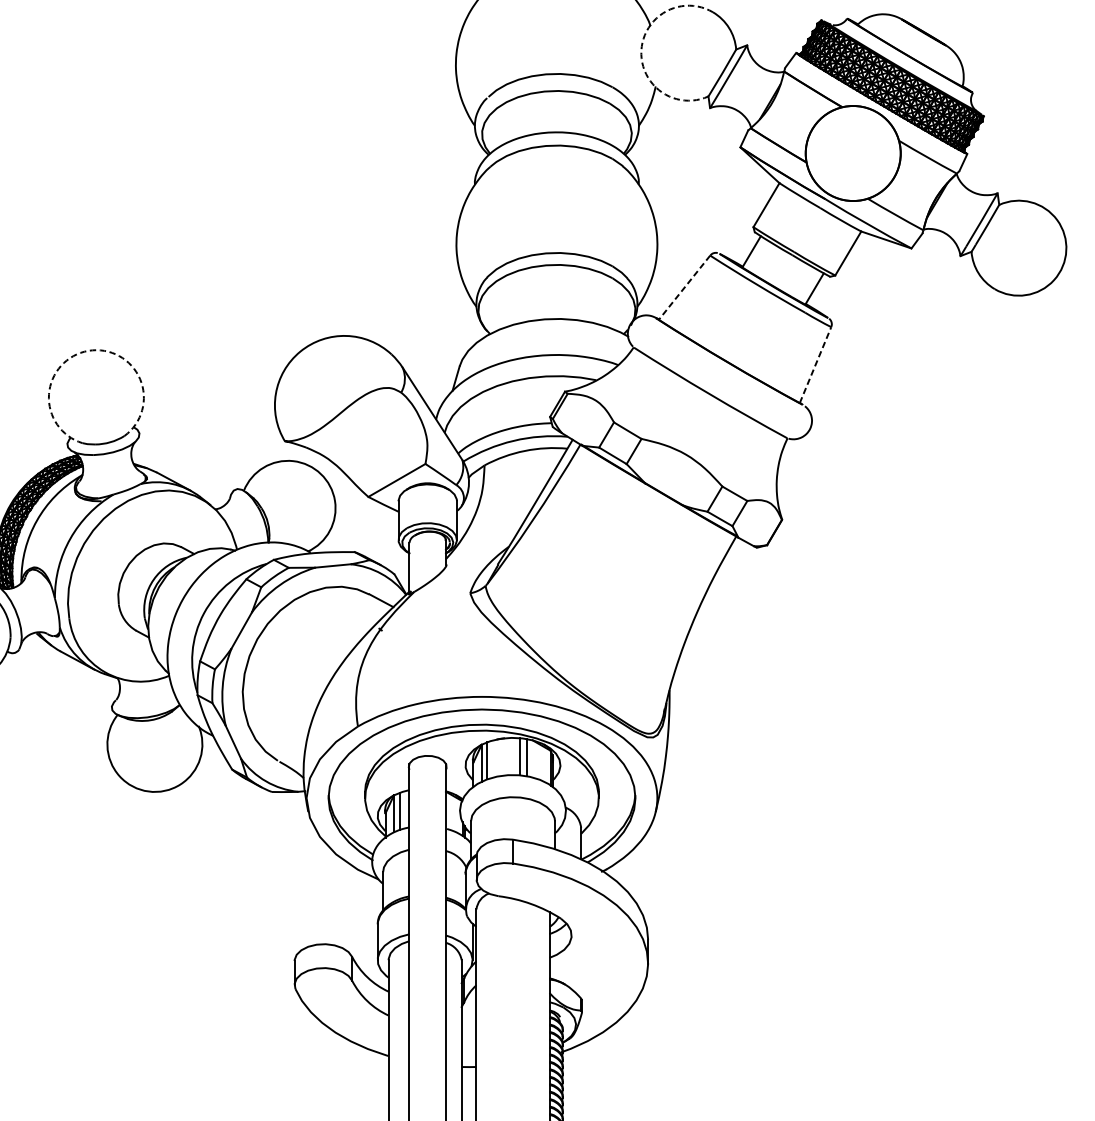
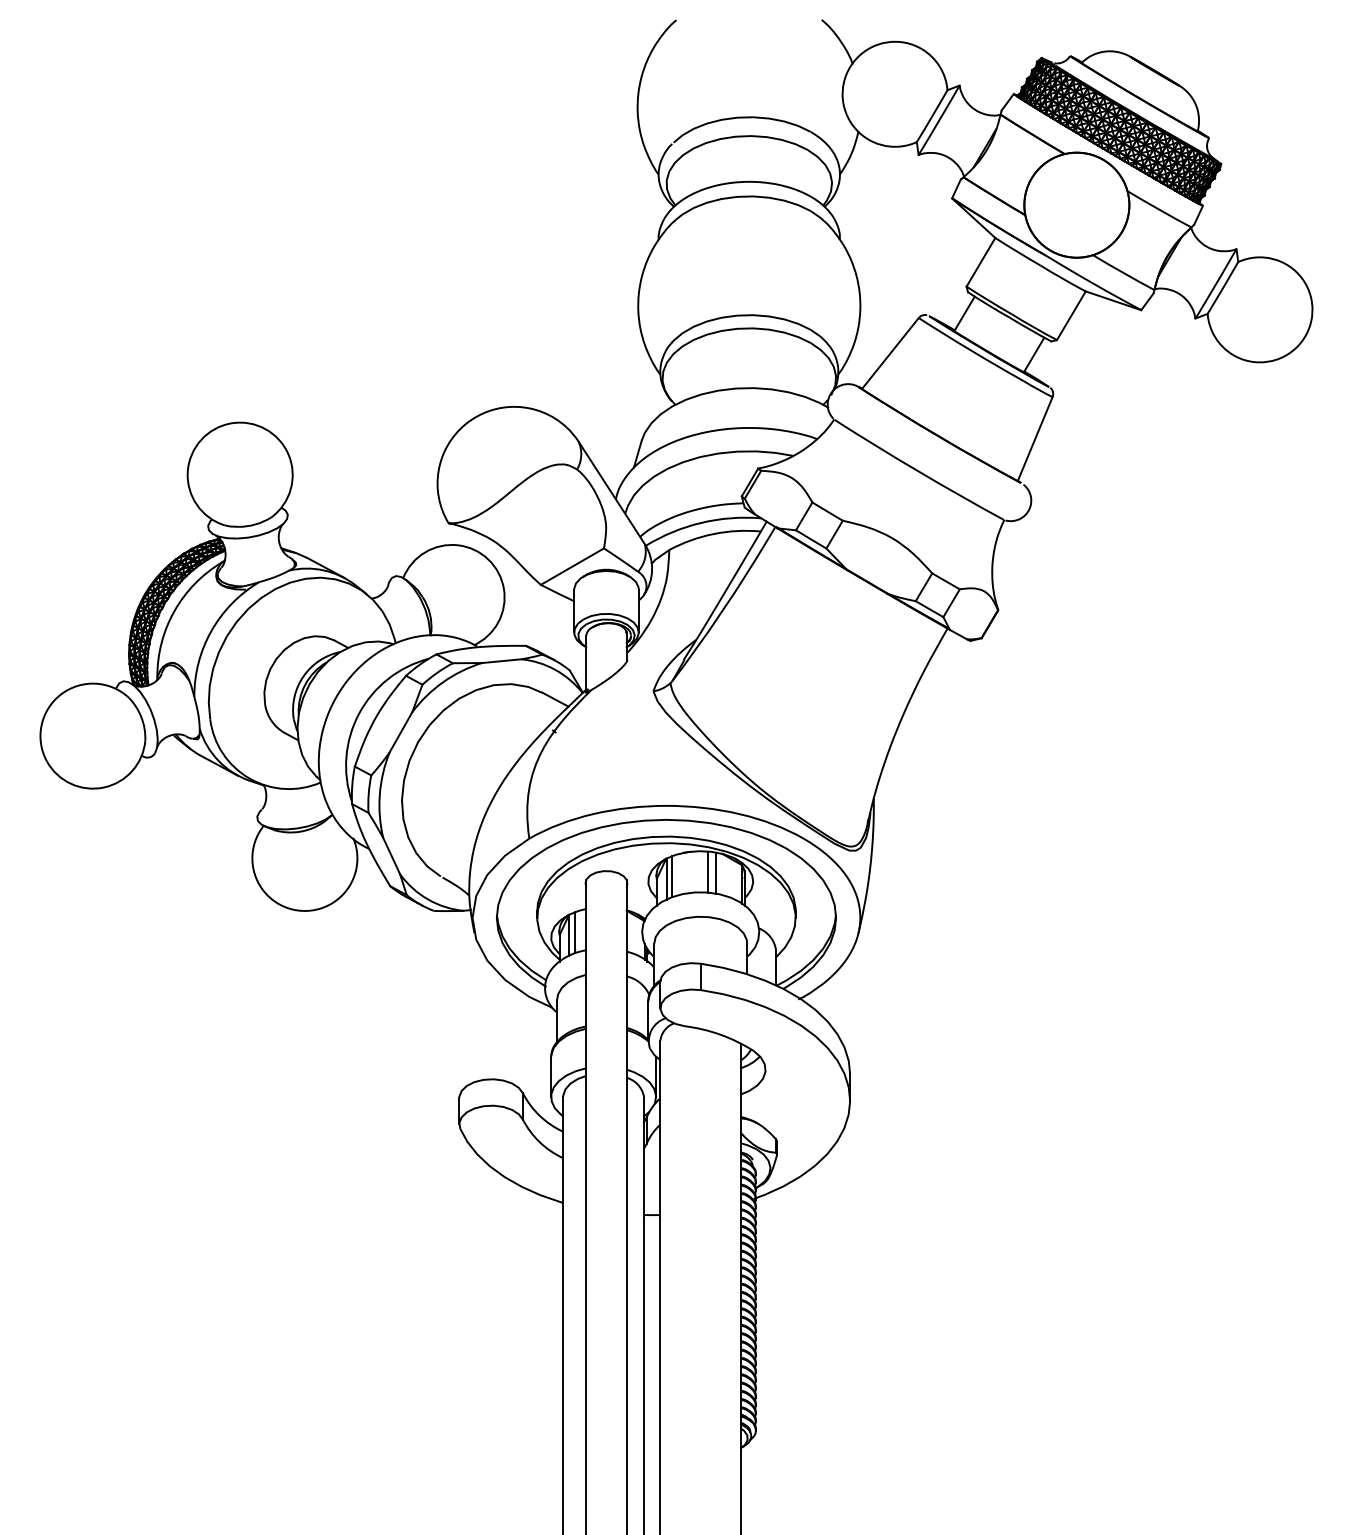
arc: (641, 50) -> (842, 91), dashed -> solid
line: (684, 287) -> (890, 353), dashed -> solid
arc: (88, 350) -> (231, 423), dashed -> solid
line: (815, 364) -> (1035, 438), dashed -> solid

